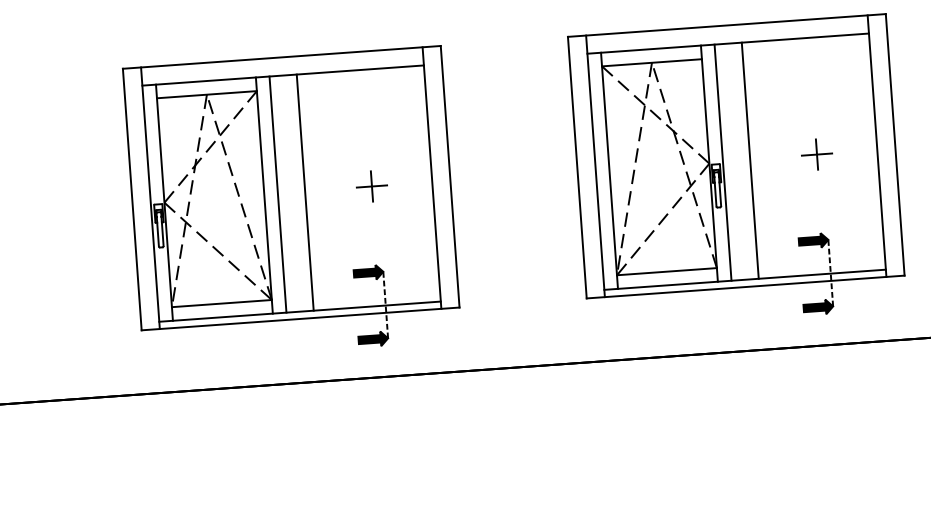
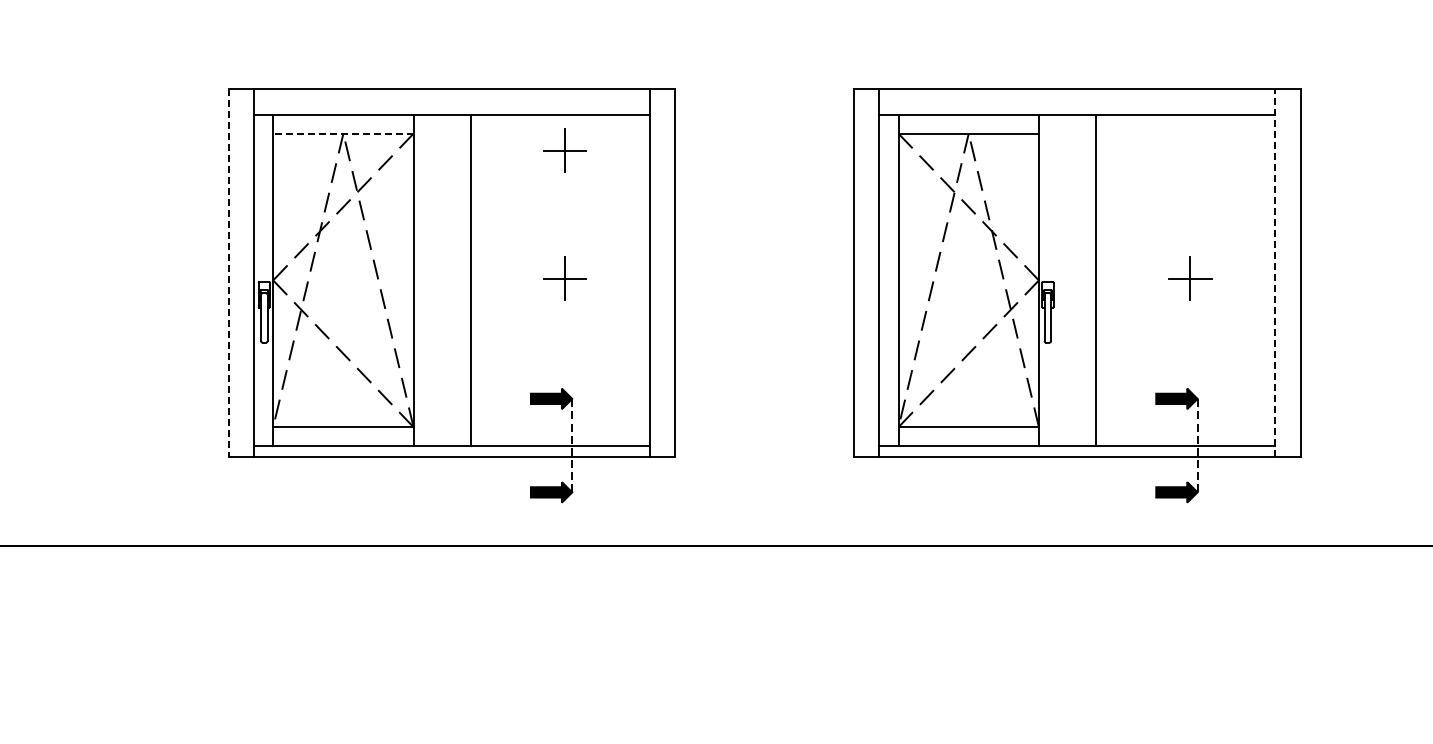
line: (206, 94) -> (342, 133), solid -> dashed
part: (365, 95) -> (564, 150), added
line: (877, 145) -> (1275, 272), solid -> dashed
line: (723, 162) -> (1058, 280), removed
line: (277, 194) -> (432, 280), removed
line: (132, 199) -> (228, 272), solid -> dashed

